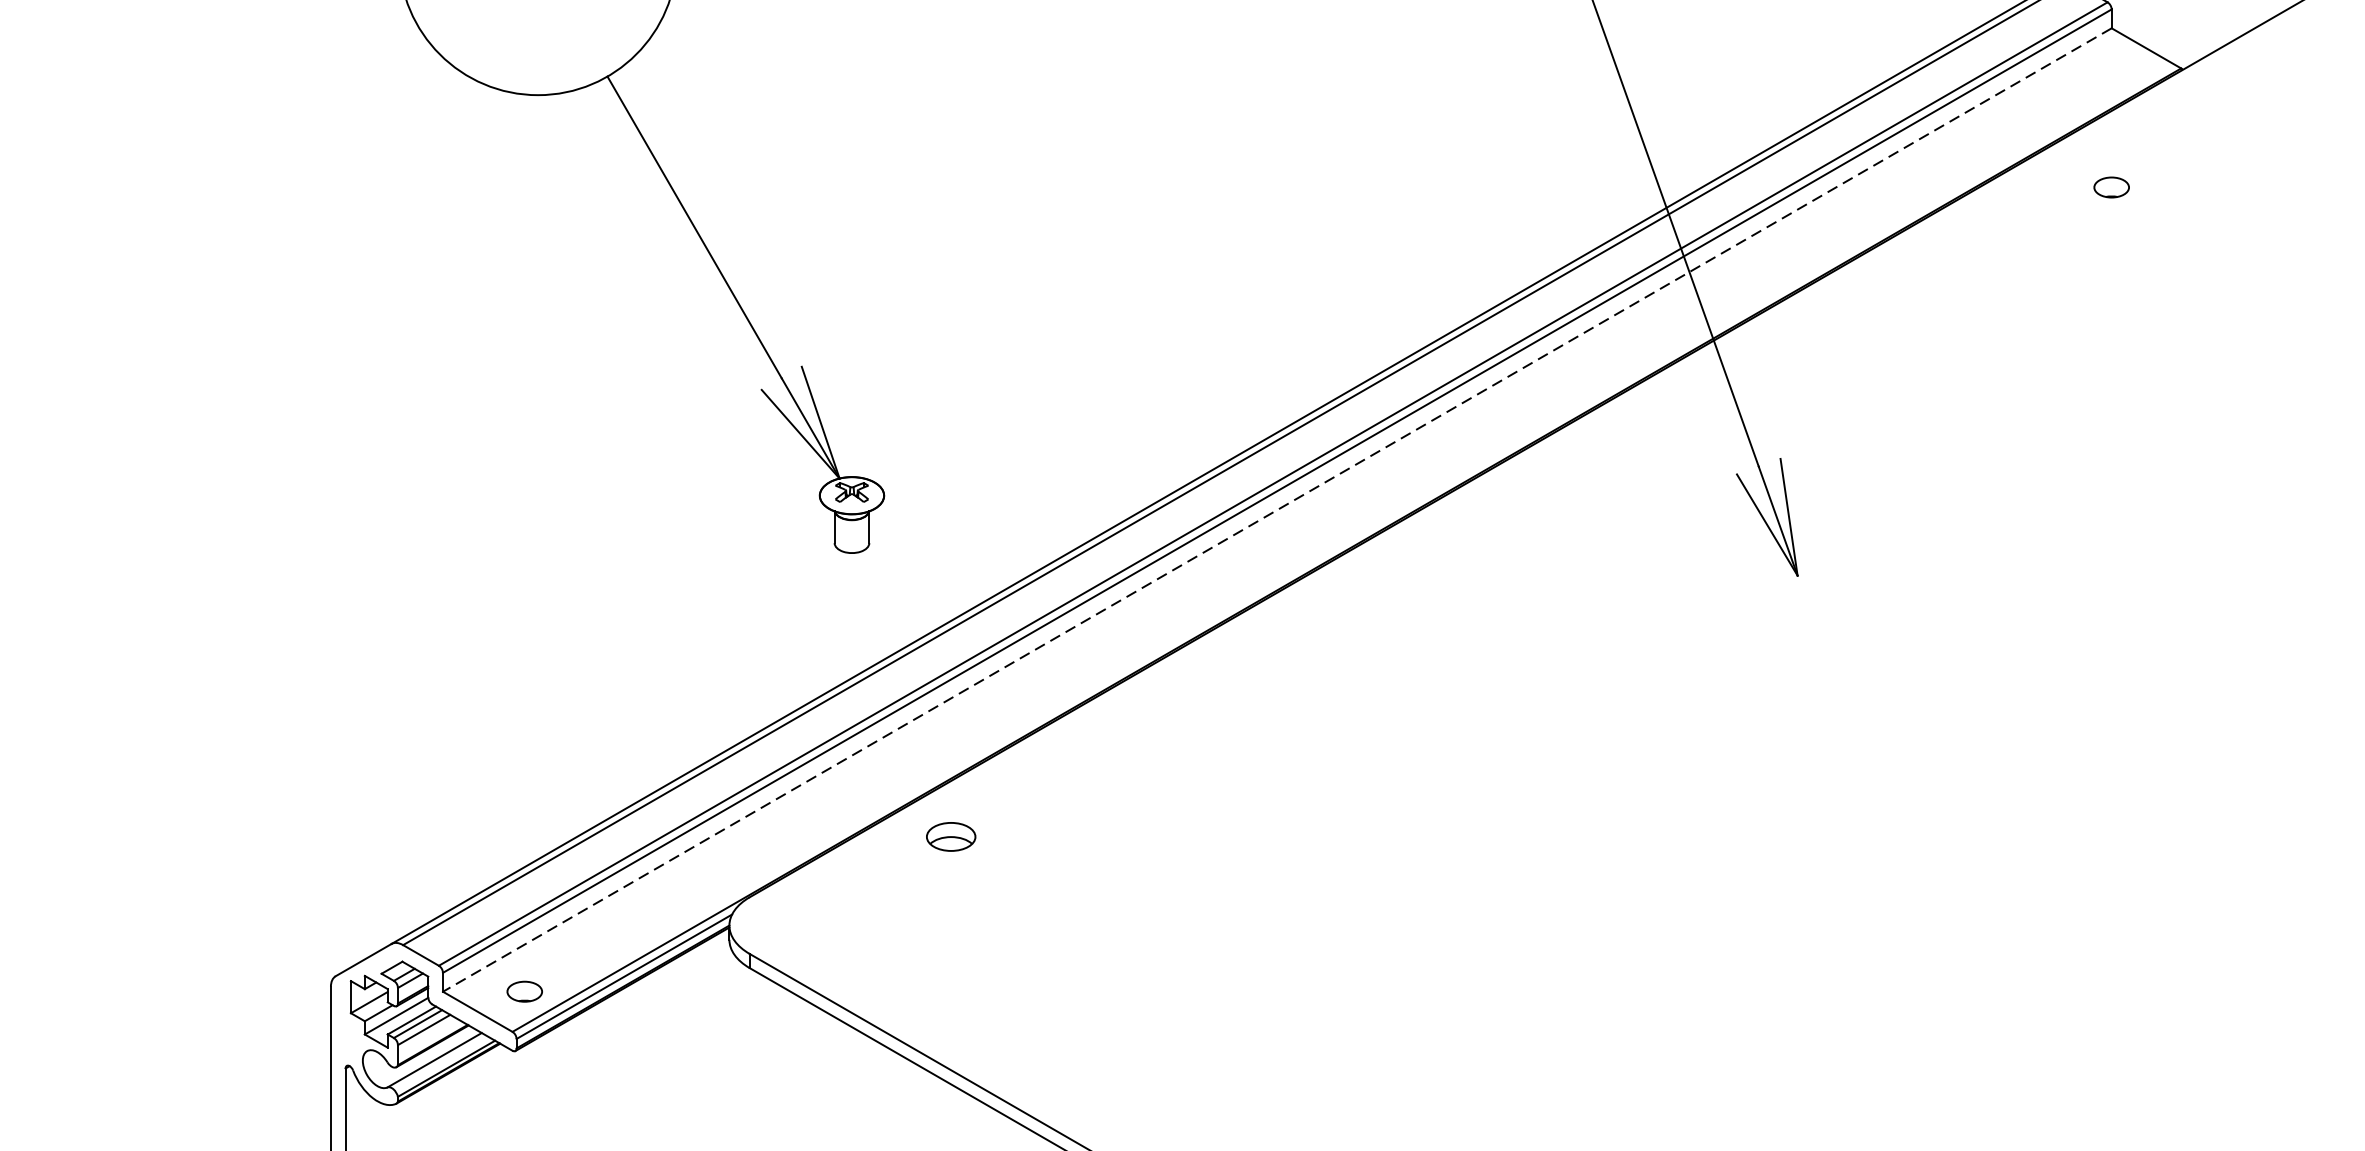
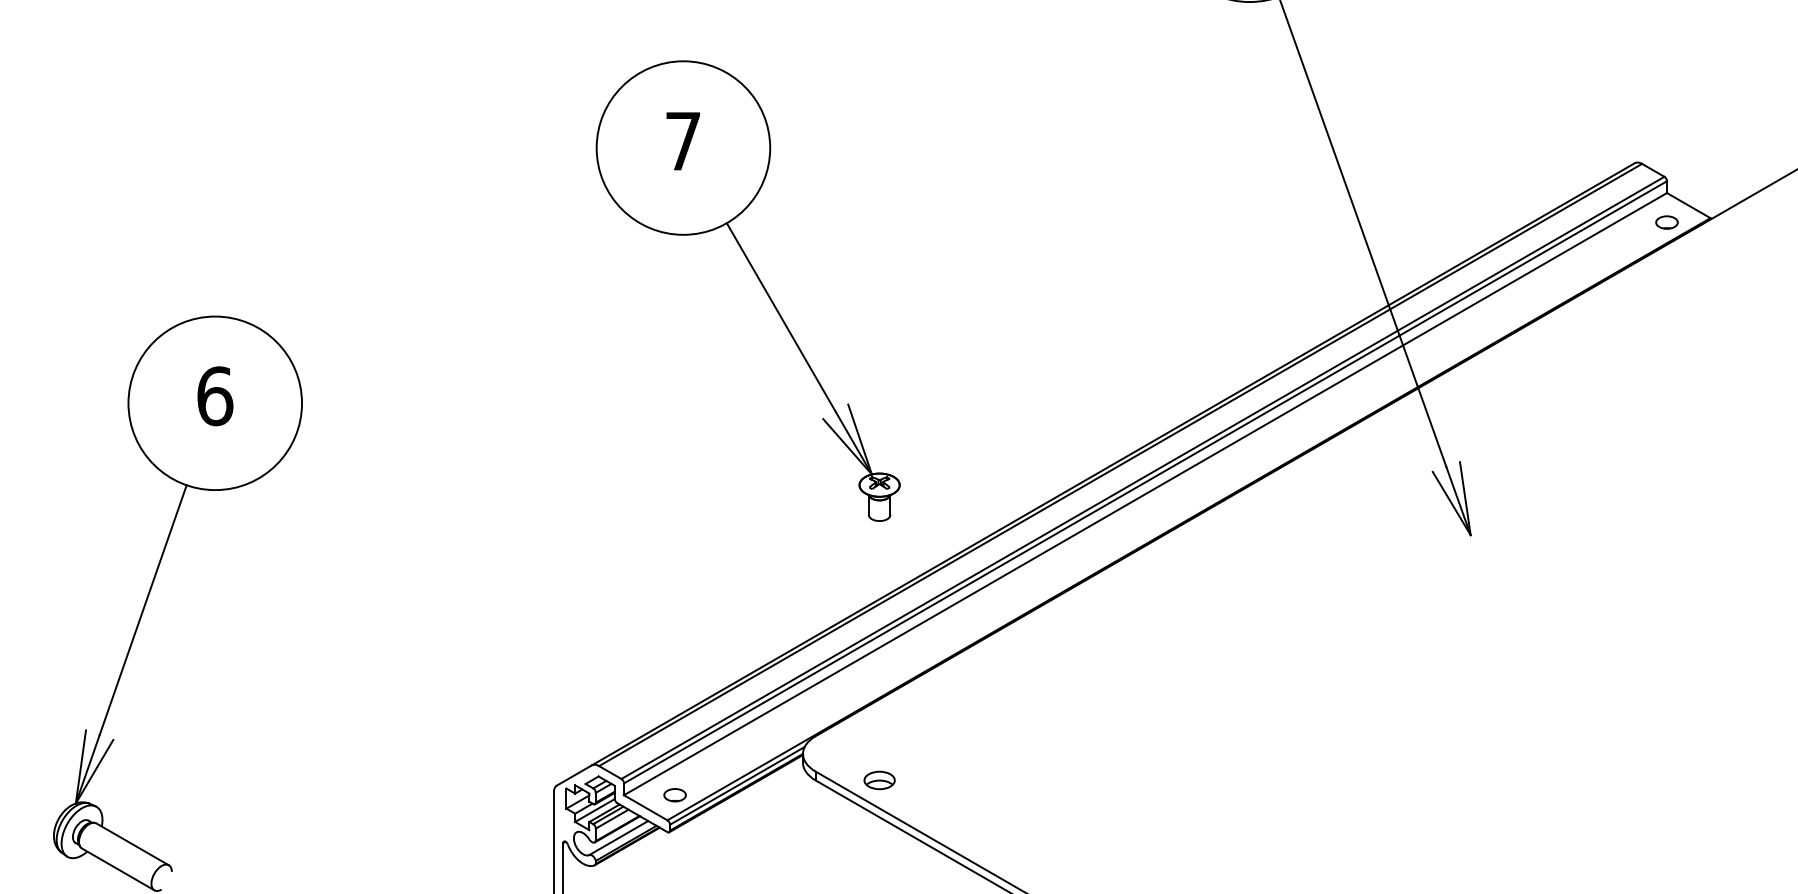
part: (2110, 187) -> (1666, 222), moved
line: (1277, 510) -> (1145, 494), dashed -> solid
part: (950, 836) -> (879, 780), moved

